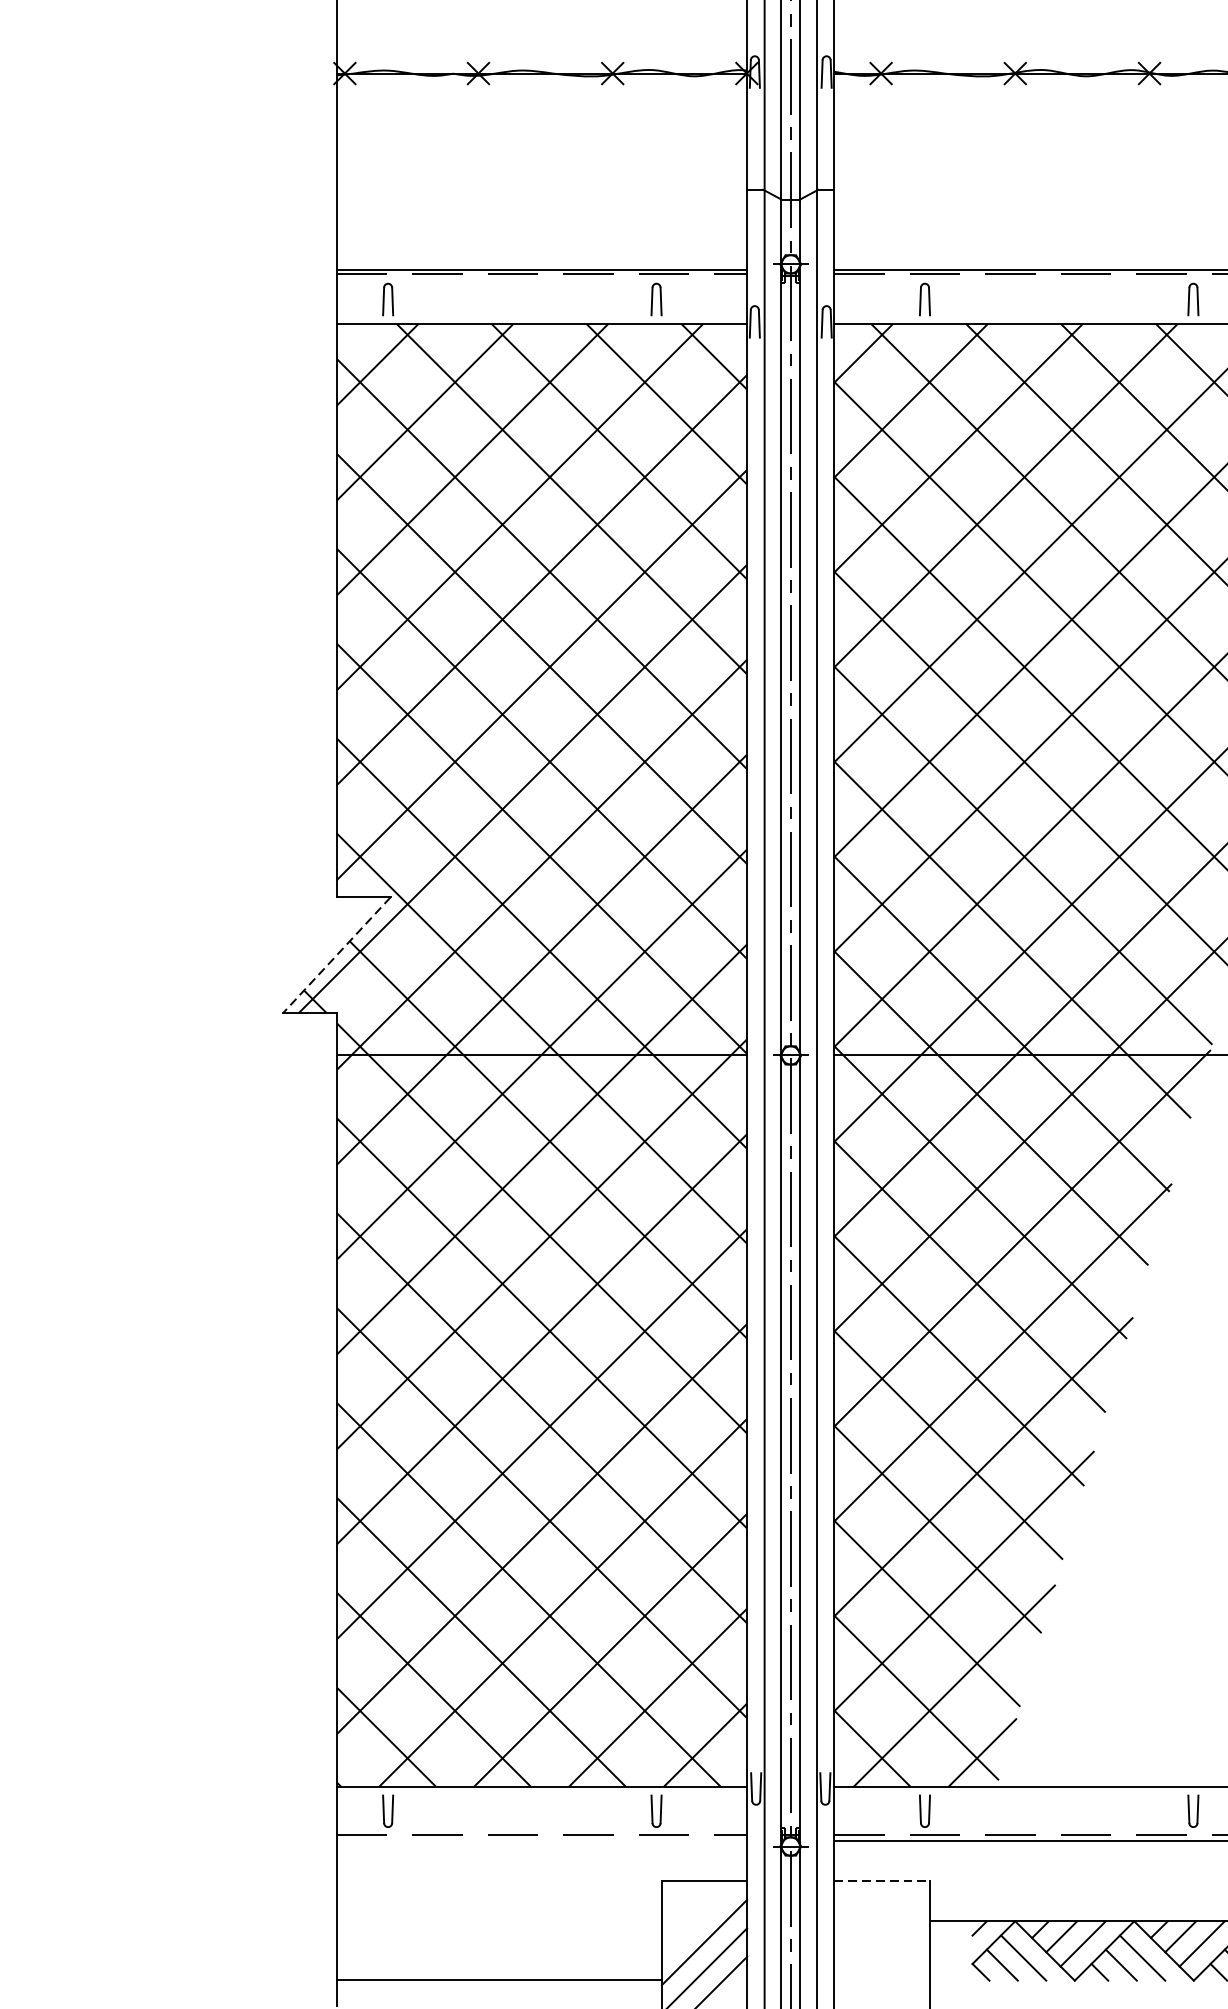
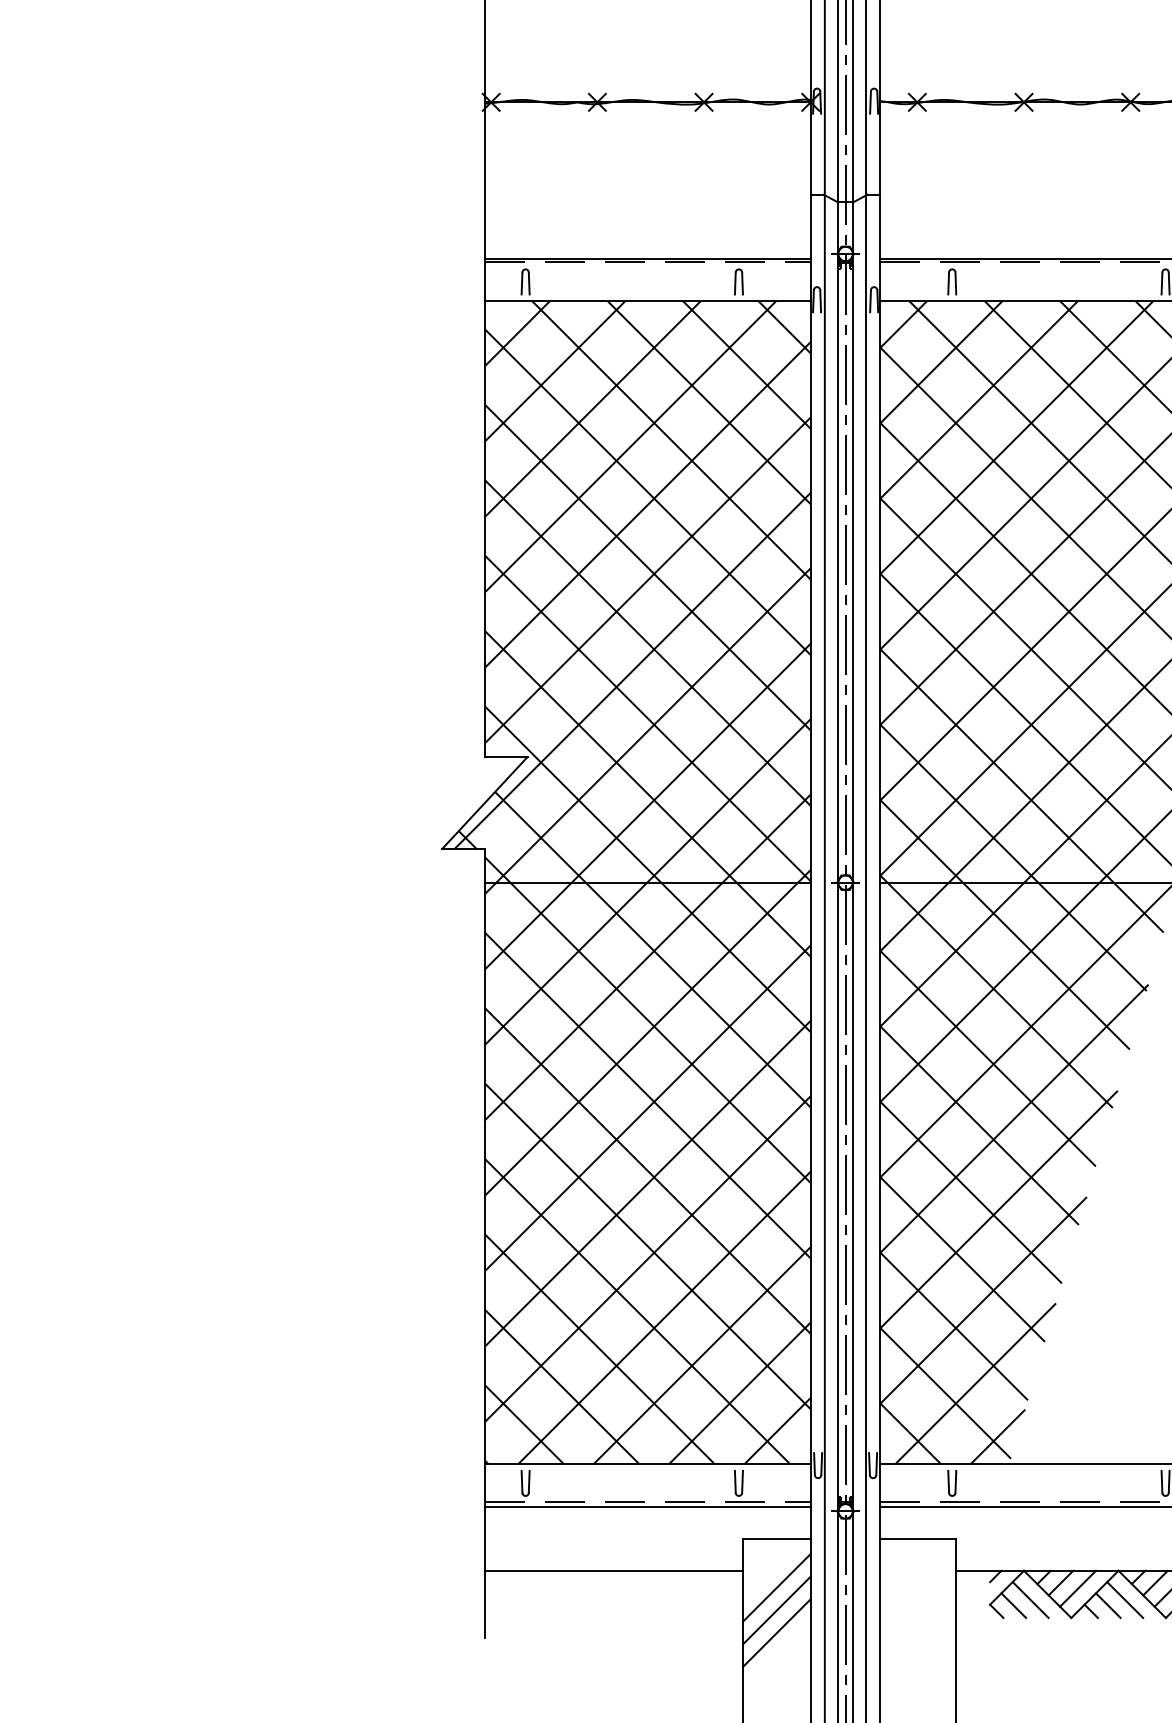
line: (336, 955) -> (484, 803), dashed -> solid
line: (541, 1840) -> (647, 1506), added
line: (882, 1880) -> (918, 1538), dashed -> solid
line: (498, 1980) -> (613, 1570), moved

